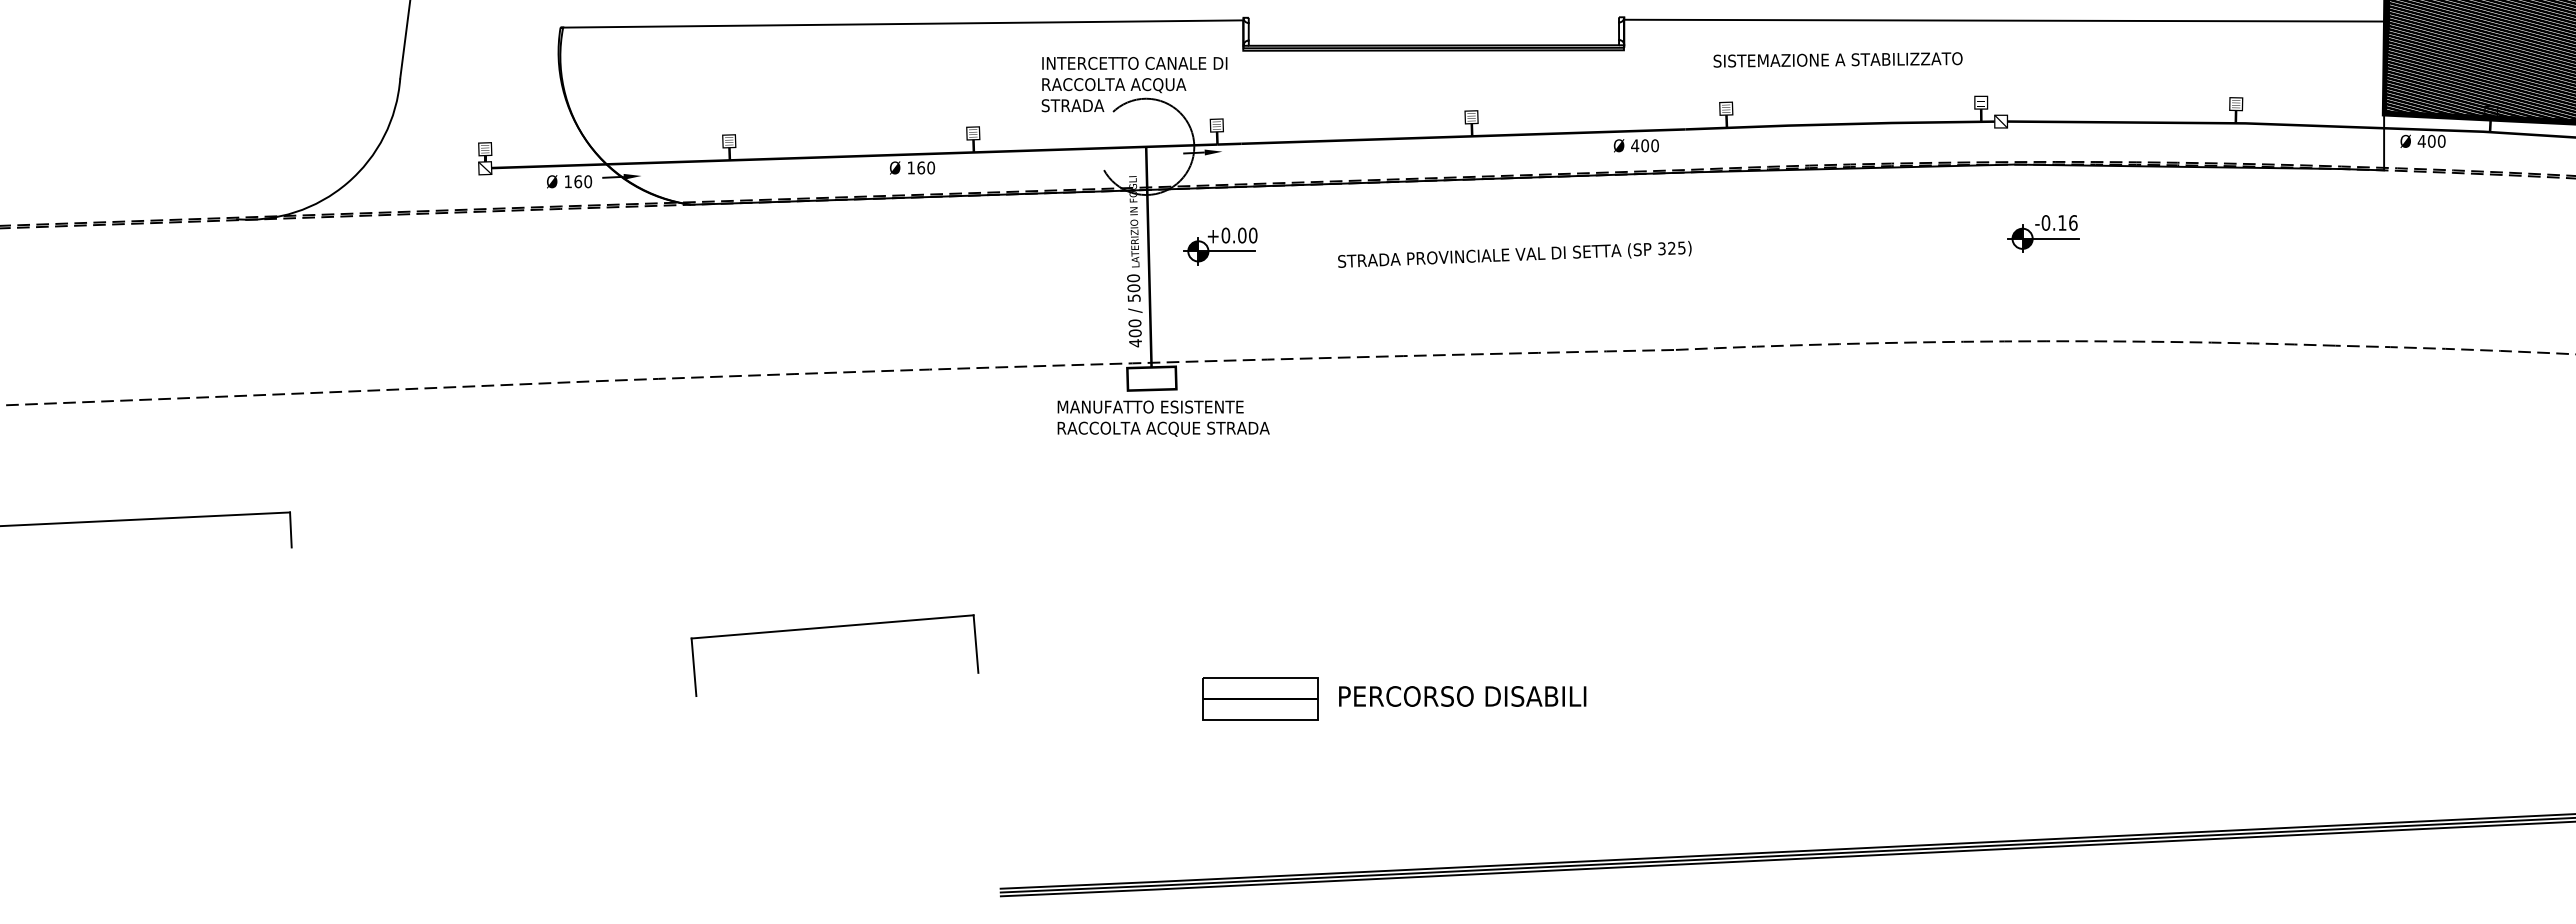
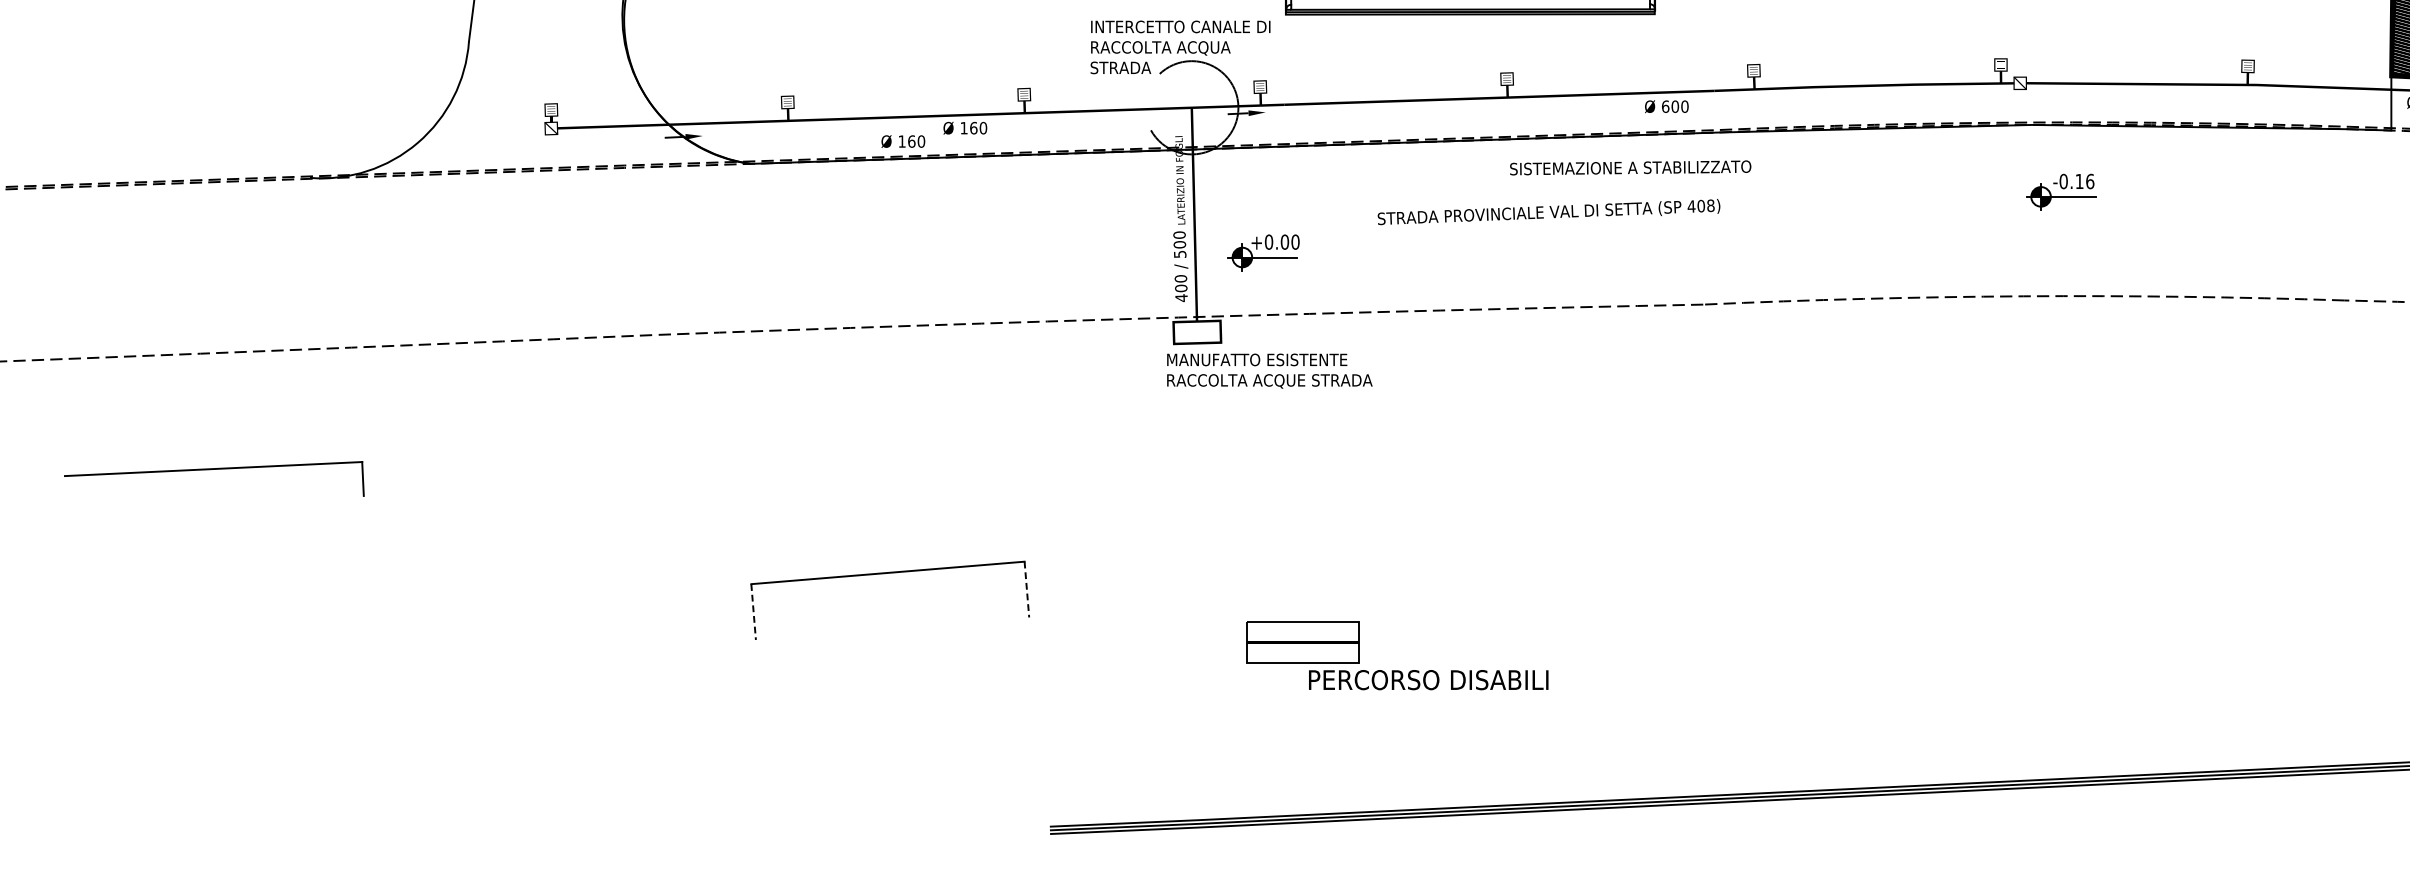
text: (1837, 59) -> (1630, 167), moved
text: (1635, 145) -> (1665, 106), 400 -> 600
text: (569, 181) -> (903, 141), moved
part: (1220, 246) -> (1263, 252), moved
text: (1671, 248) -> (1700, 206), 325) -> 408)
text: (1163, 418) -> (1269, 370), moved
line: (976, 644) -> (1027, 589), solid -> dashed
line: (693, 667) -> (753, 612), solid -> dashed
text: (1462, 696) -> (1428, 680), moved

